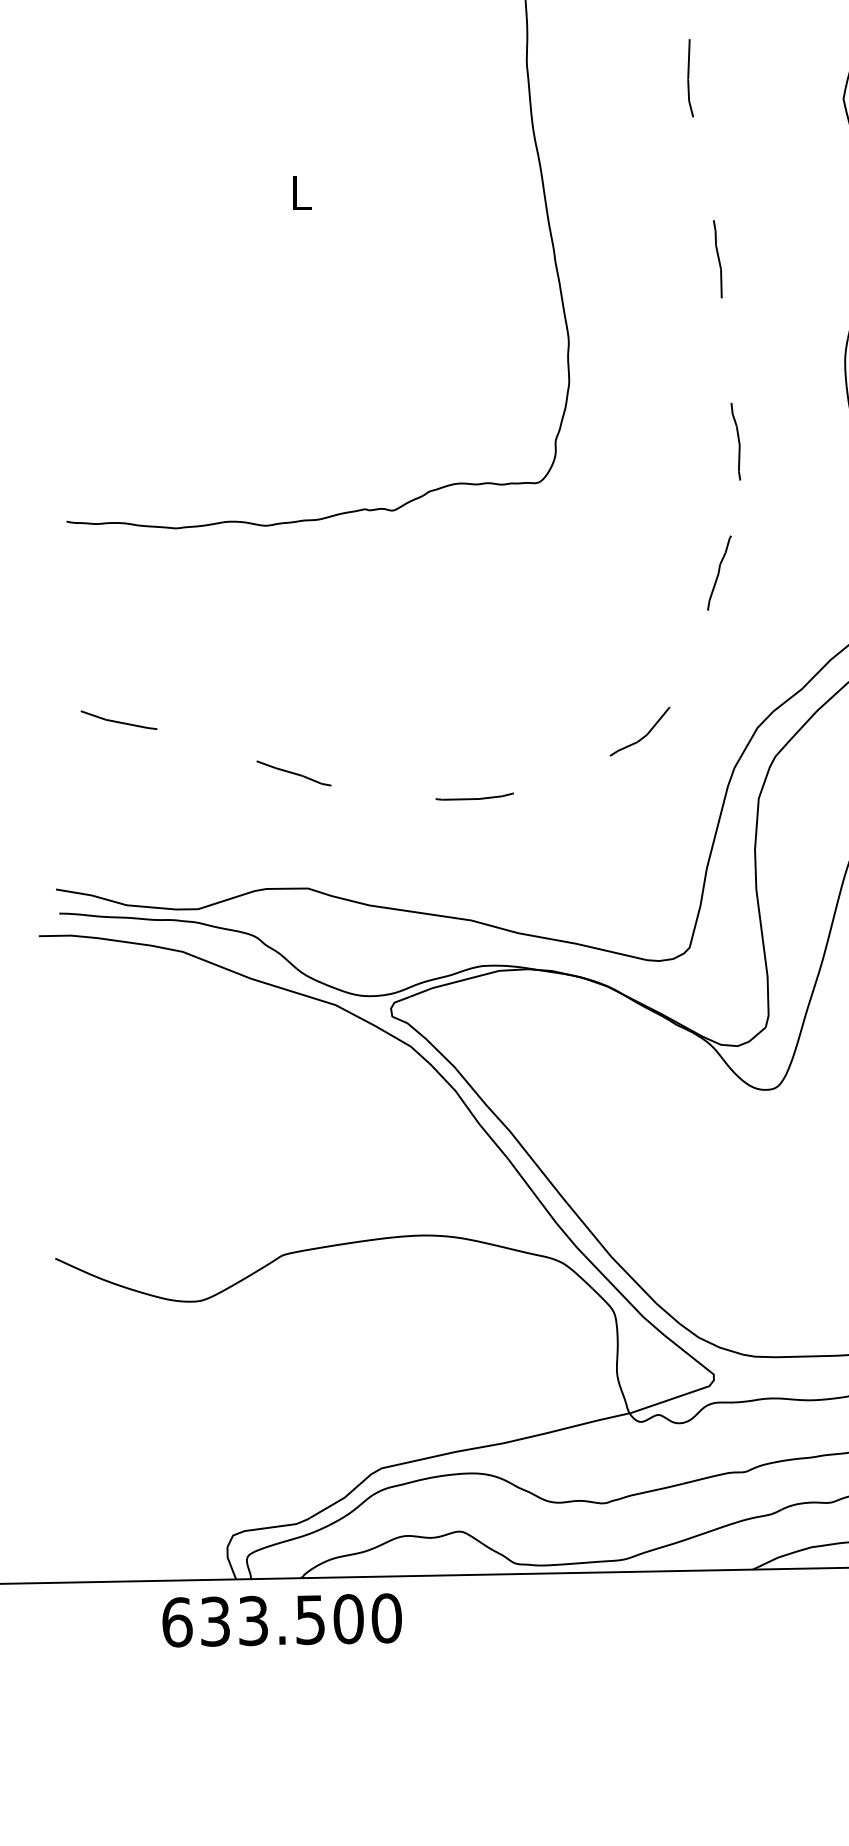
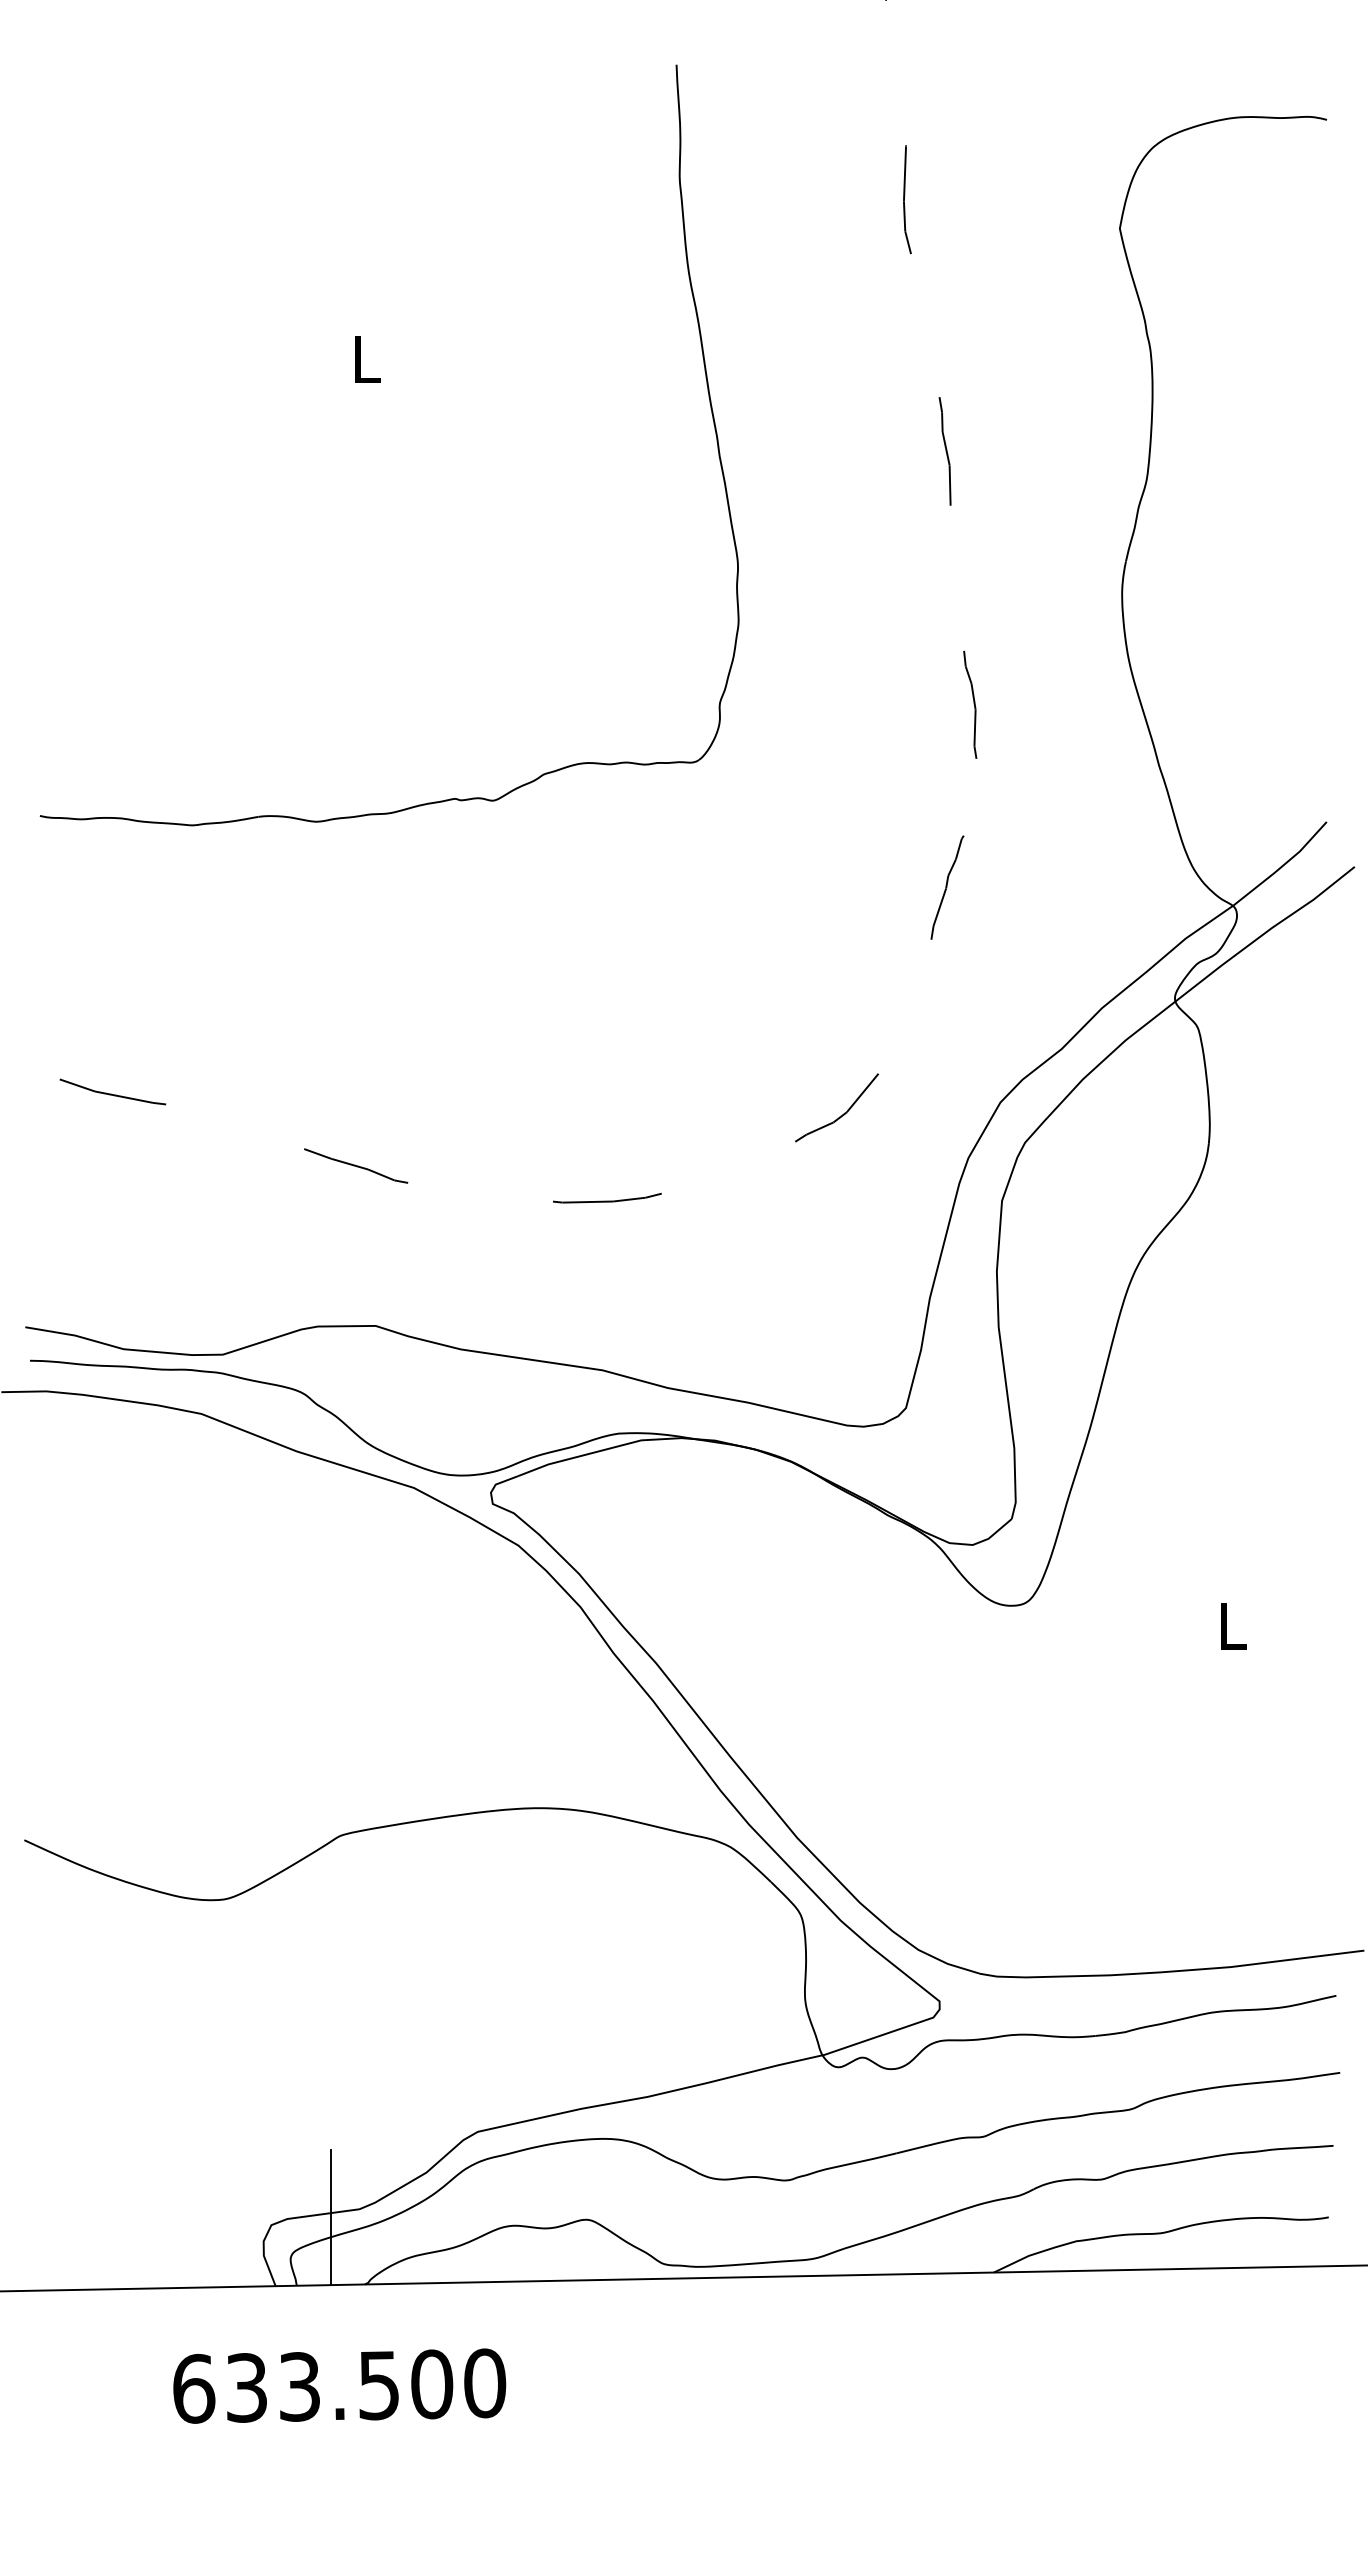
line: (276, 1530) -> (331, 2217), added
text: (282, 1619) -> (339, 2385), moved

